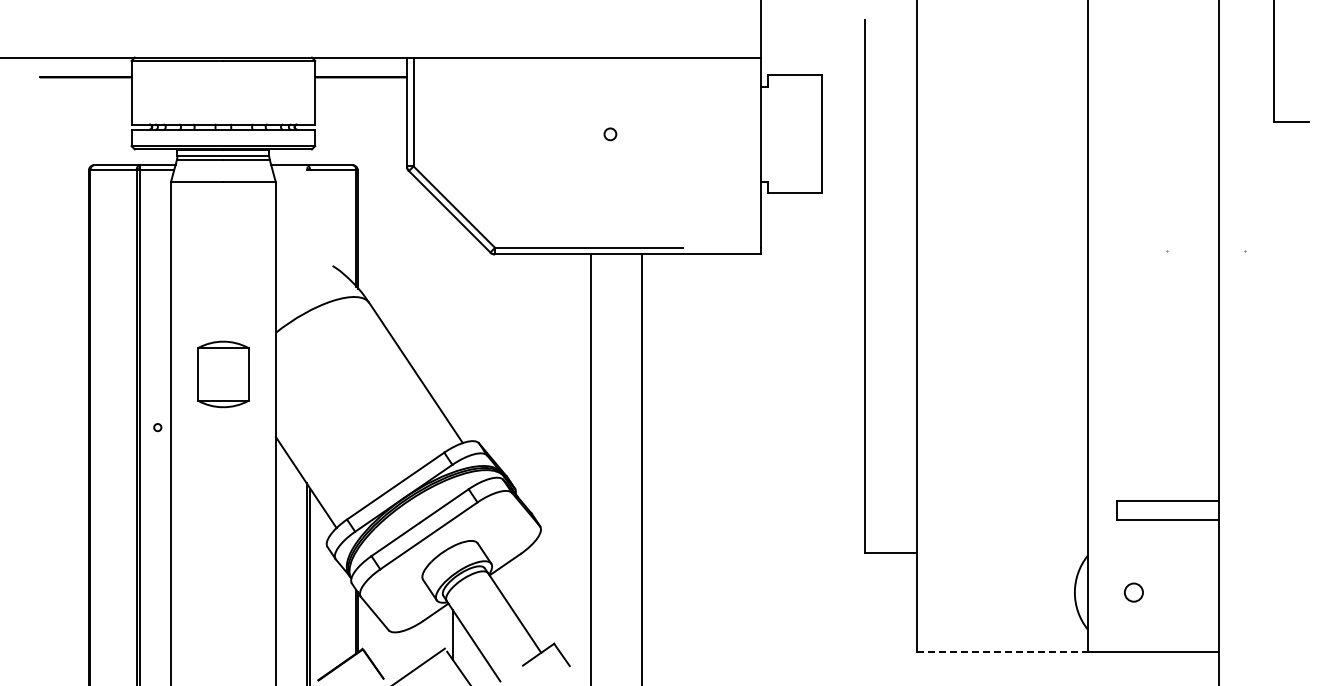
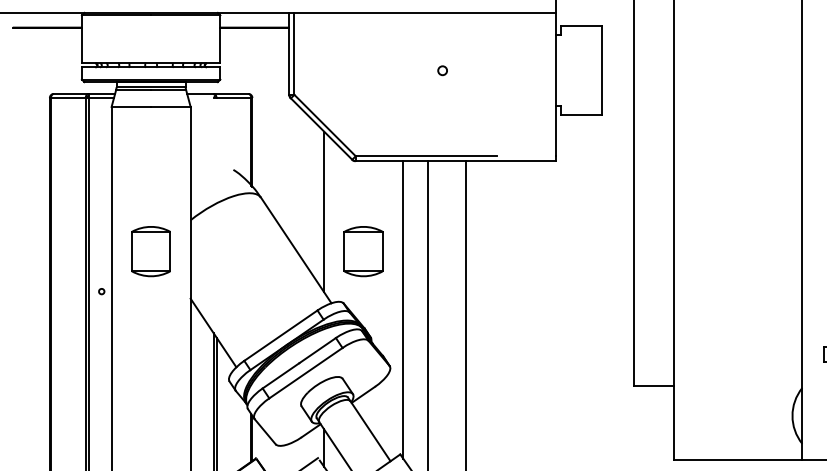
line: (452, 321) -> (323, 211), added
part: (505, 374) -> (363, 251), added
line: (557, 451) -> (402, 309), added
line: (1003, 651) -> (738, 460), dashed -> solid

